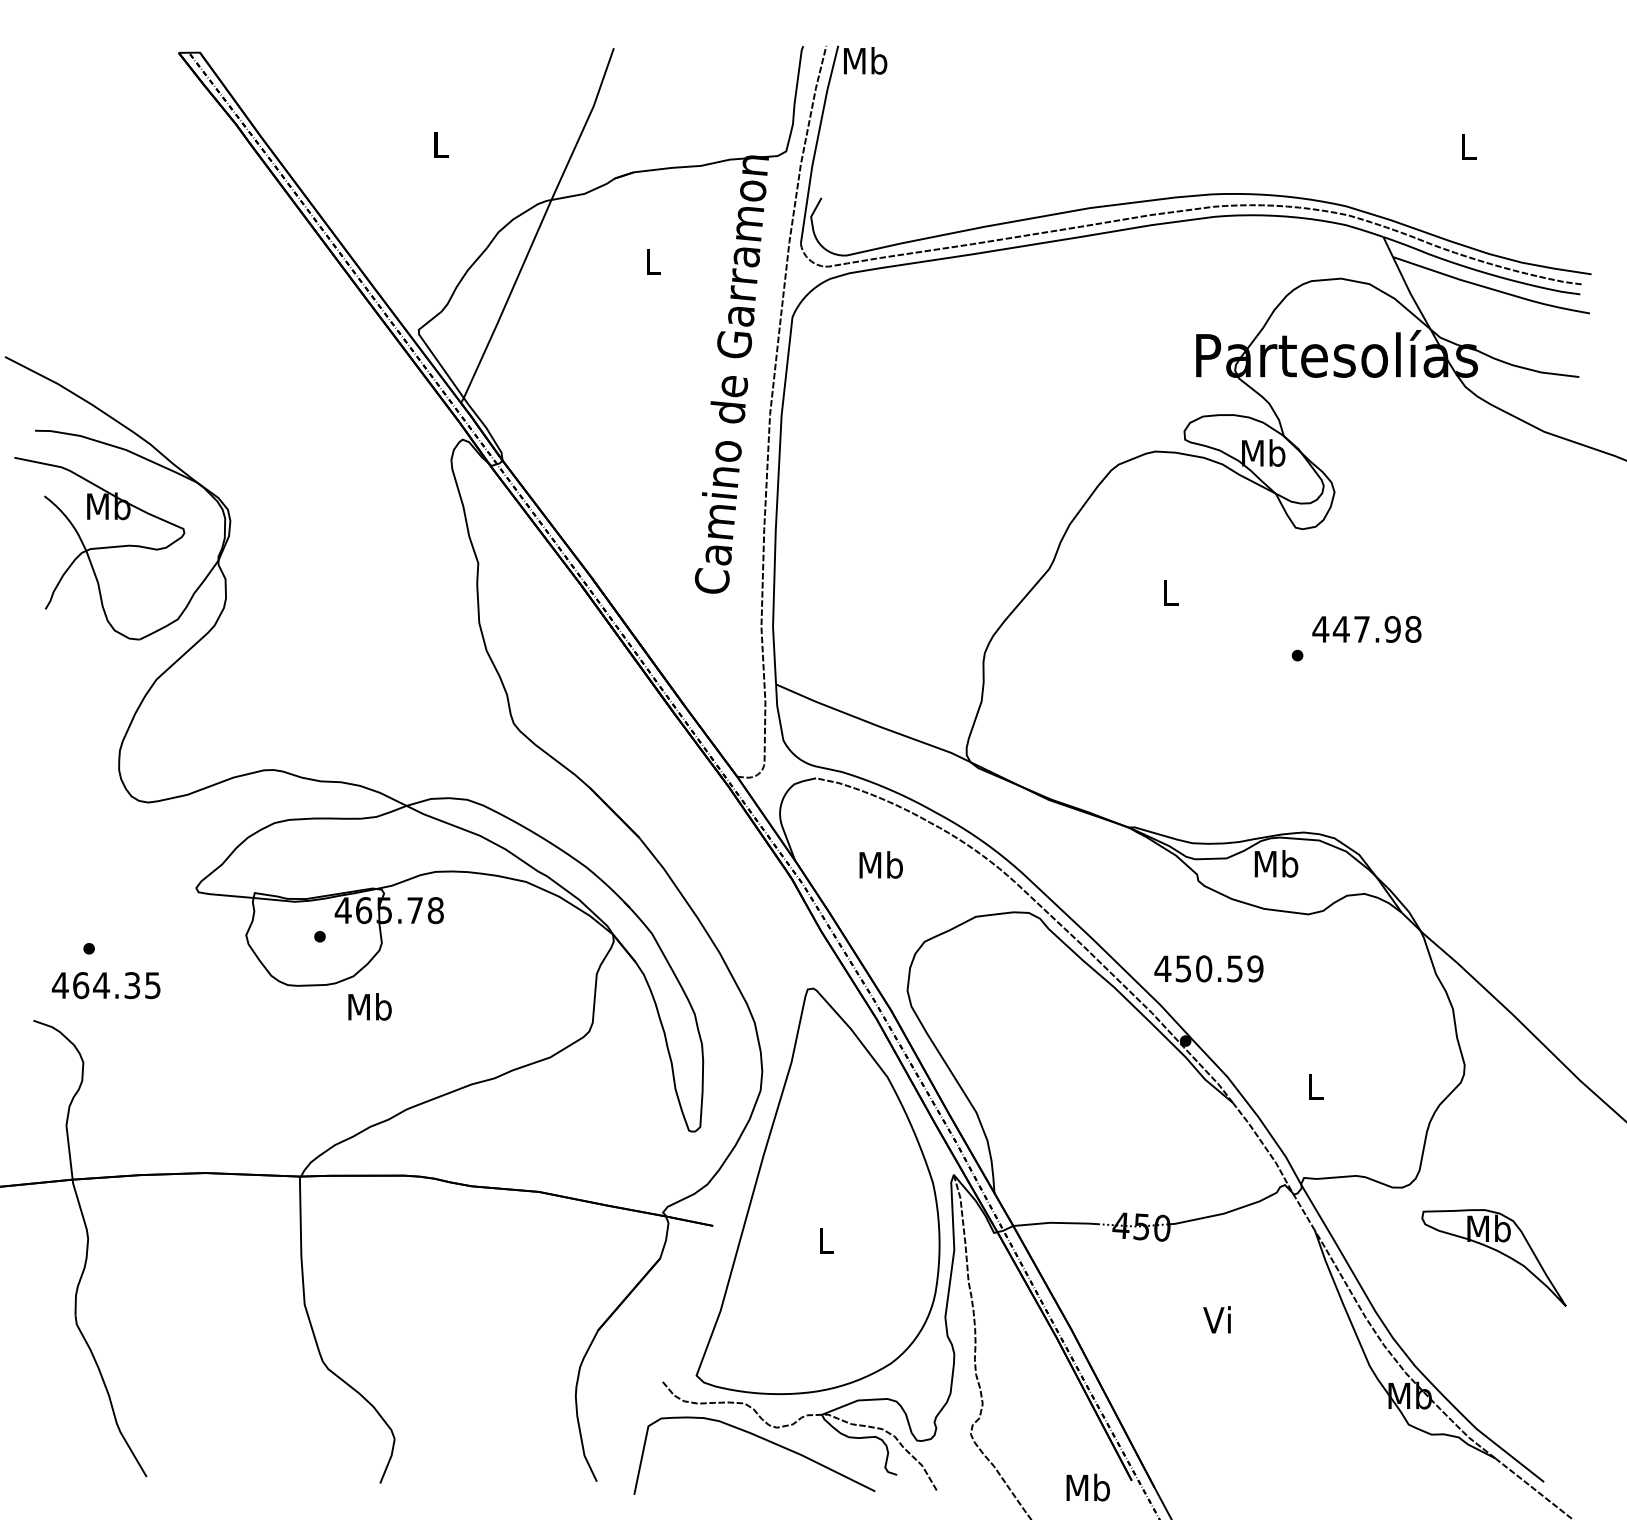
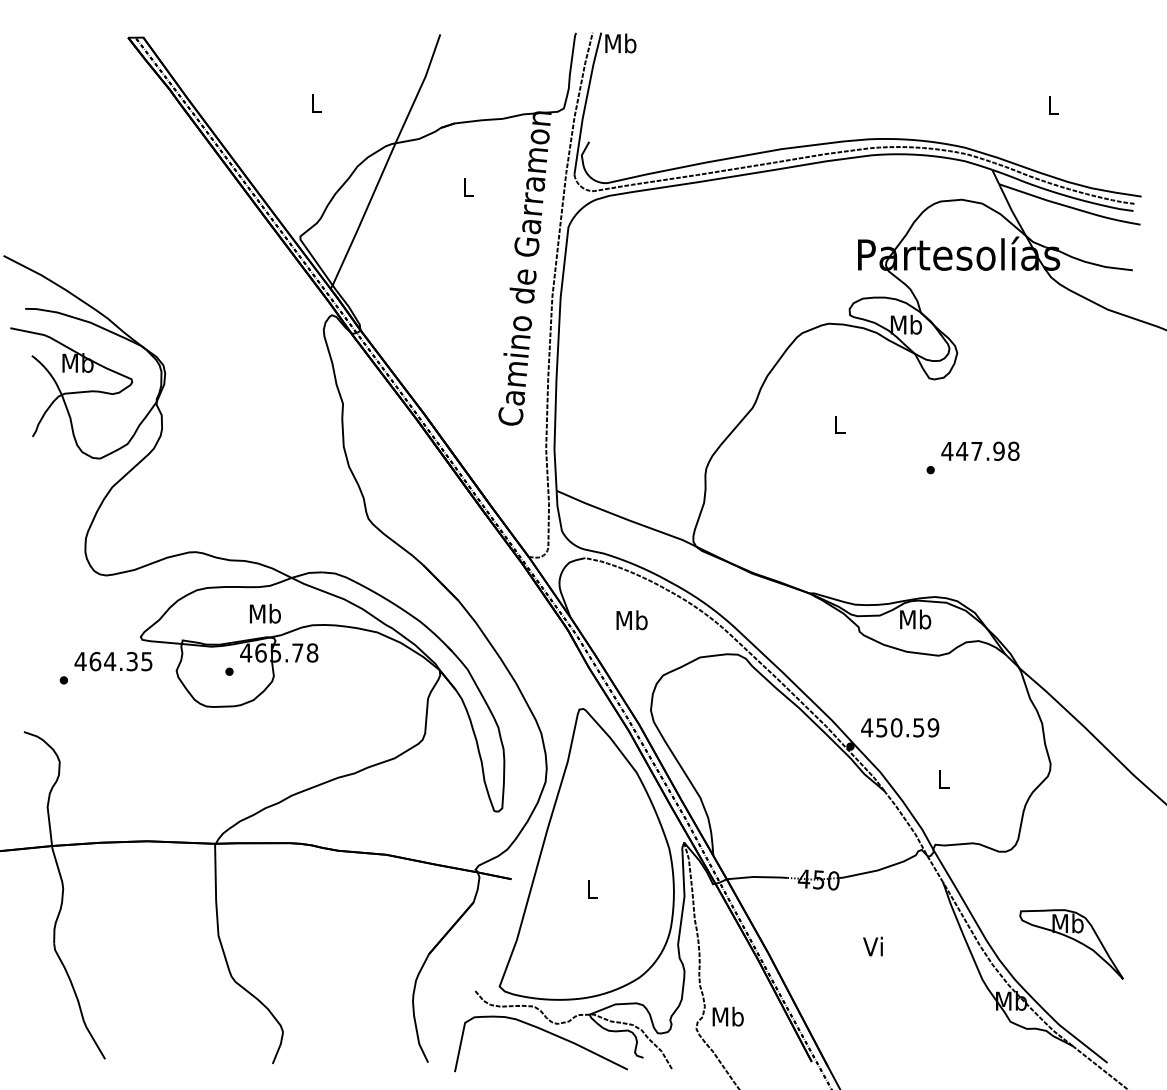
text: (1208, 968) -> (899, 727), moved
text: (105, 985) -> (112, 661), moved
text: (369, 1006) -> (265, 613), moved
part: (1496, 1251) -> (1073, 939), moved
text: (1087, 1487) -> (727, 1016), moved

